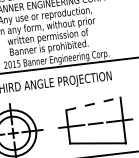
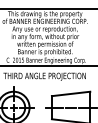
line: (93, 103) -> (71, 93), dashed -> solid

